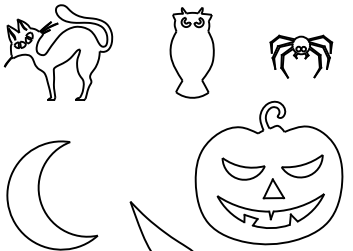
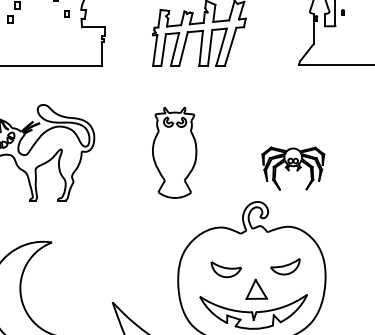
part: (301, 56) -> (293, 168), moved
part: (302, 166) -> (285, 266), size x0.7
part: (243, 169) -> (226, 269), size x0.7

